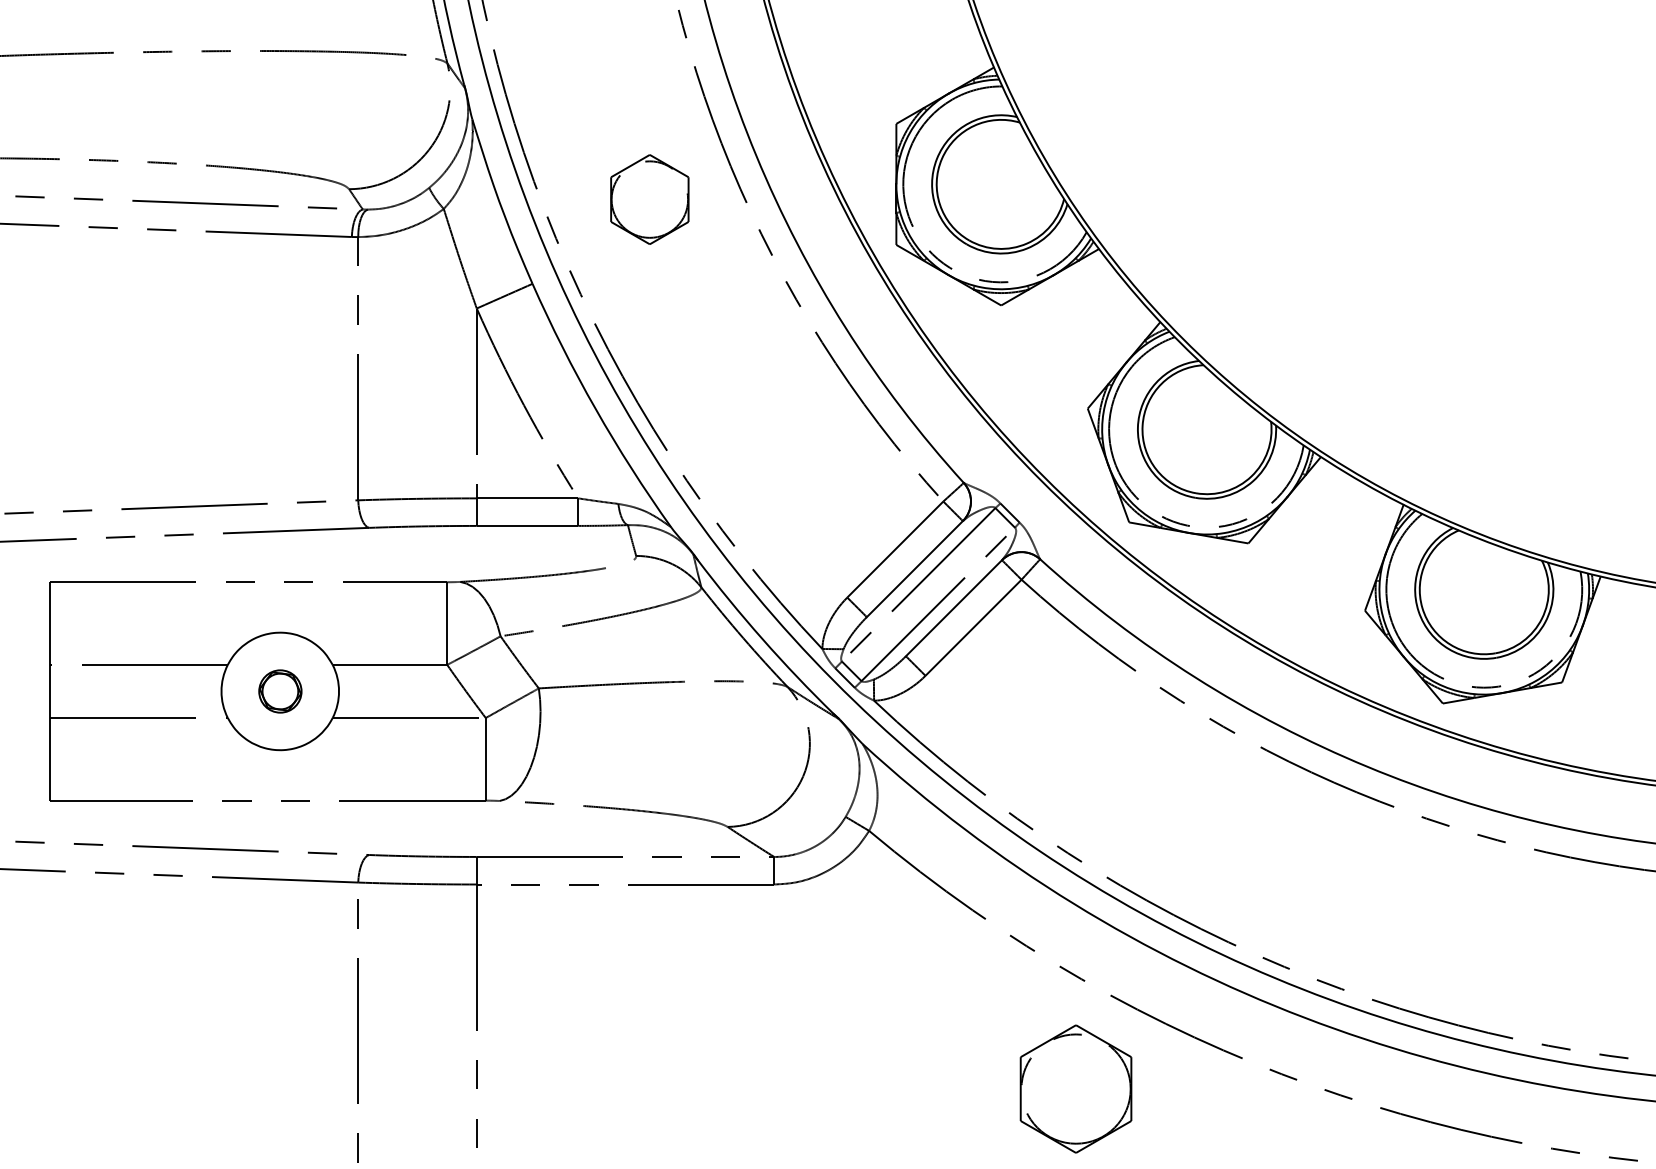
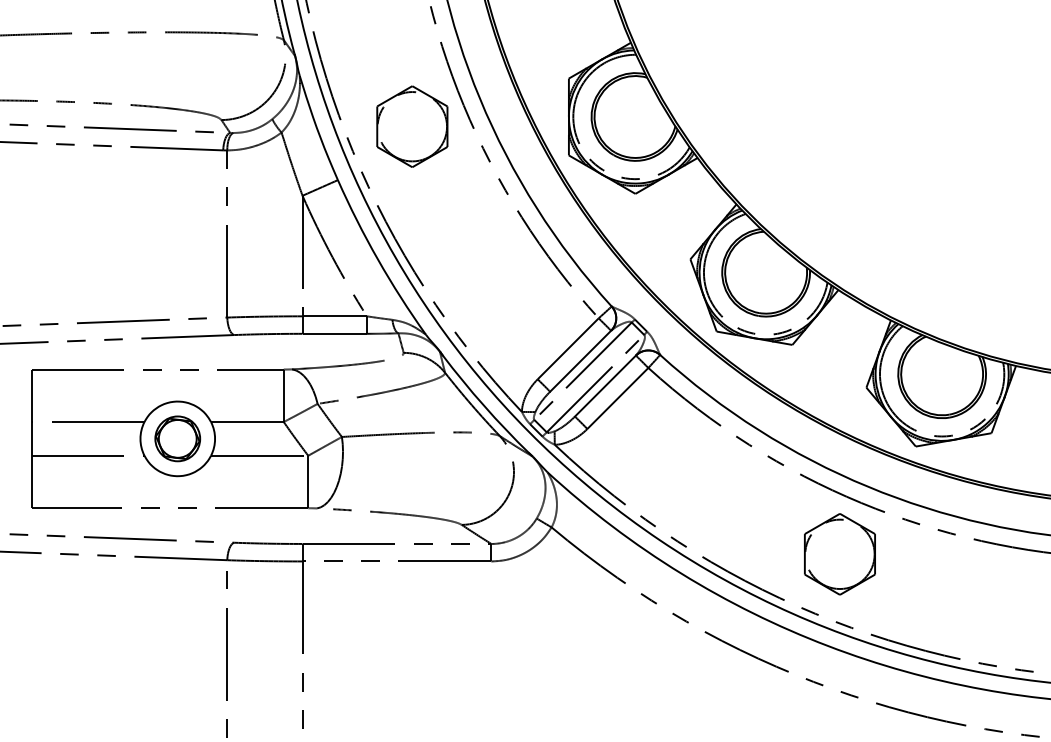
part: (650, 199) -> (412, 126), size x1.43
part: (279, 690) -> (177, 438), size x1.67
part: (1075, 1089) -> (839, 554), moved

